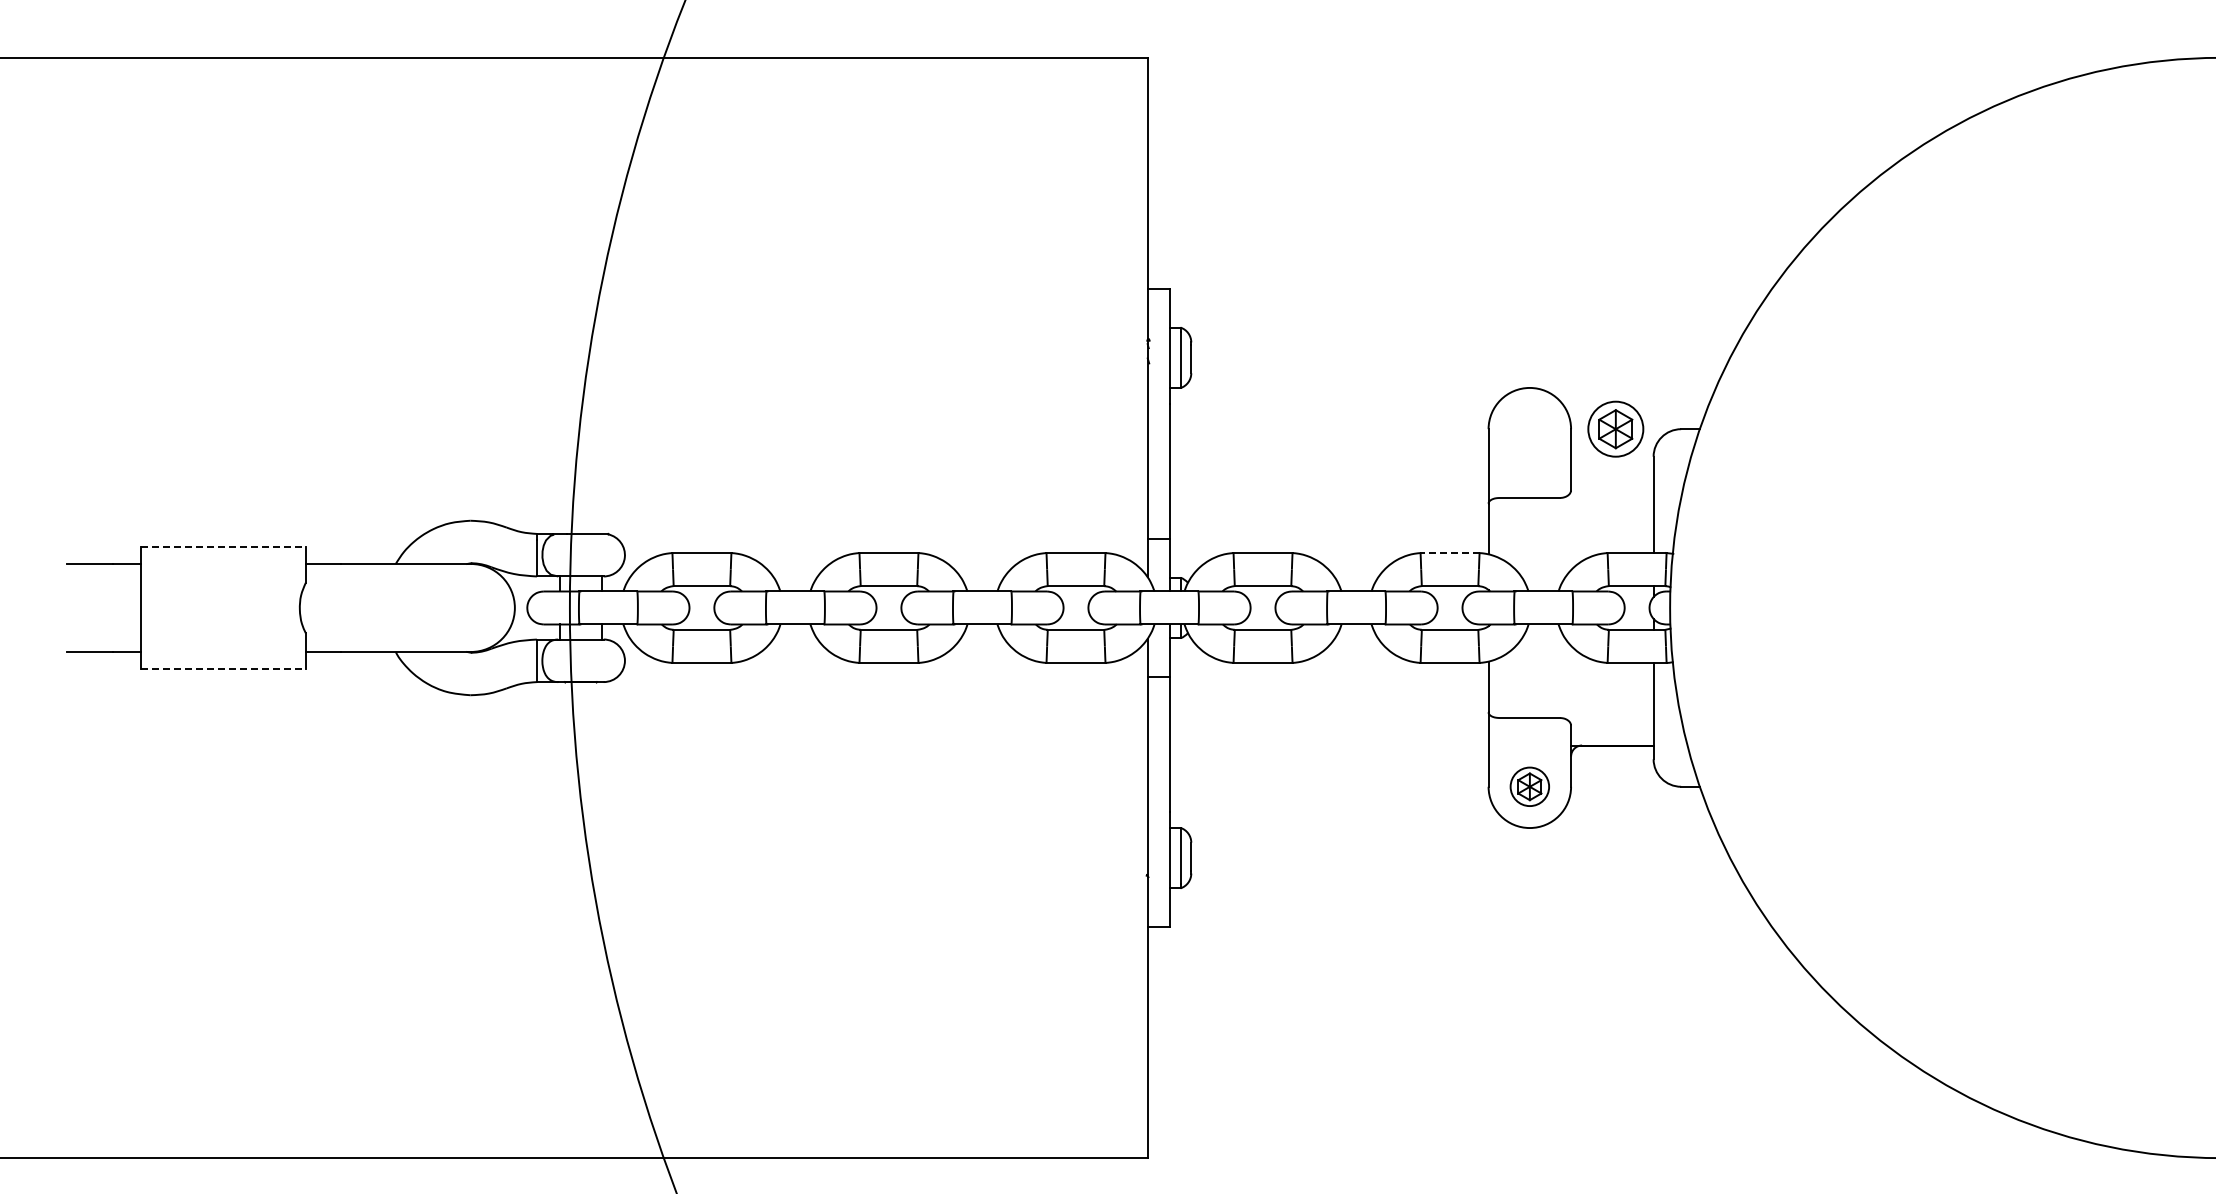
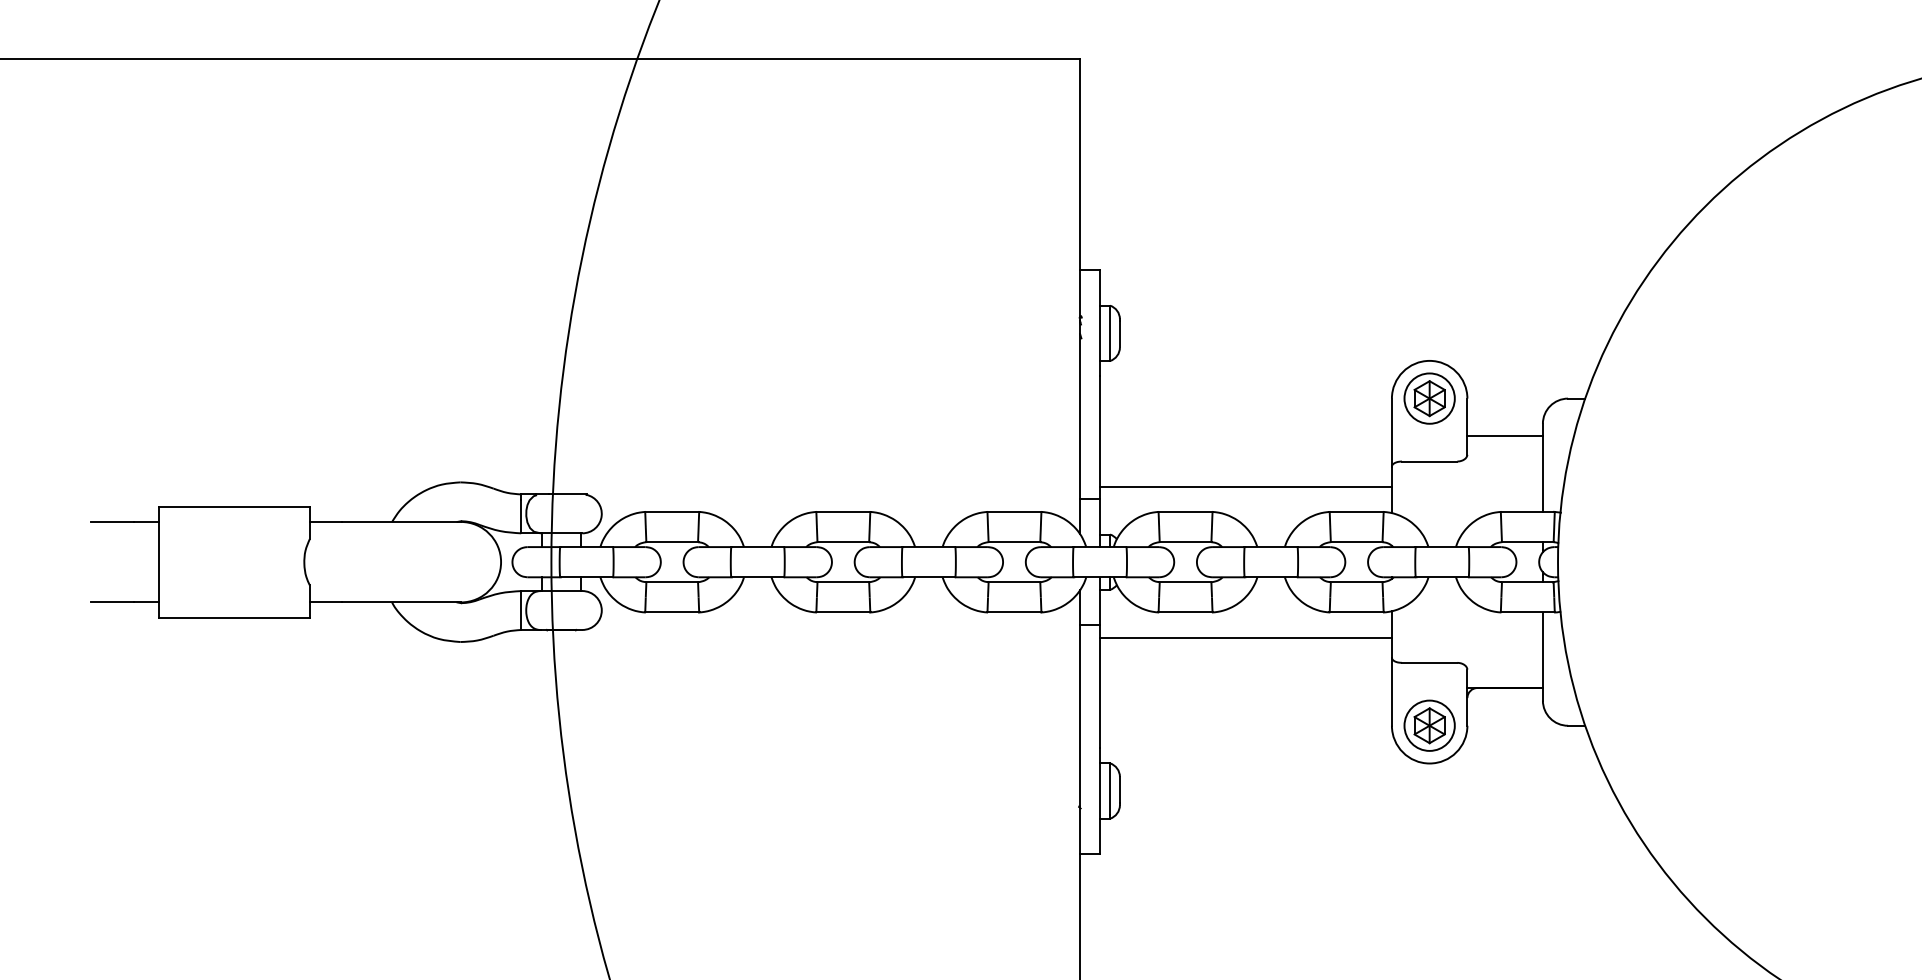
part: (1615, 428) -> (1429, 397), moved
line: (1612, 470) -> (1505, 436), added
line: (1328, 525) -> (1245, 486), added
line: (223, 547) -> (234, 506), dashed -> solid
line: (1450, 553) -> (1357, 512), dashed -> solid
line: (223, 668) -> (234, 617), dashed -> solid
line: (1328, 690) -> (1245, 637), added
part: (1529, 786) -> (1429, 725), size x1.43

